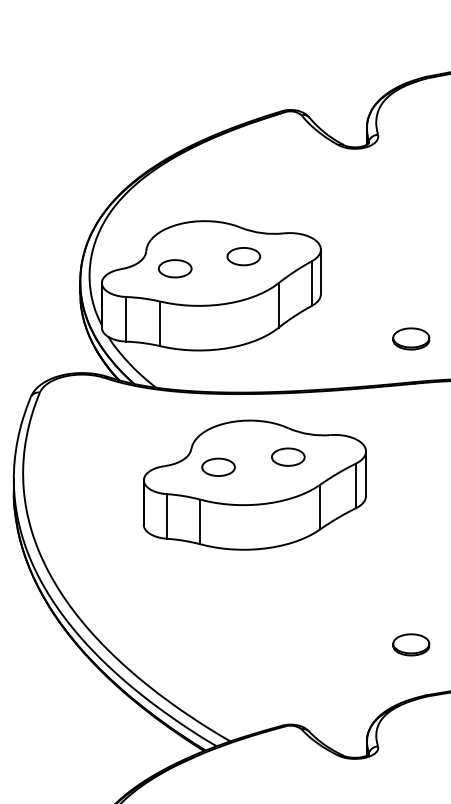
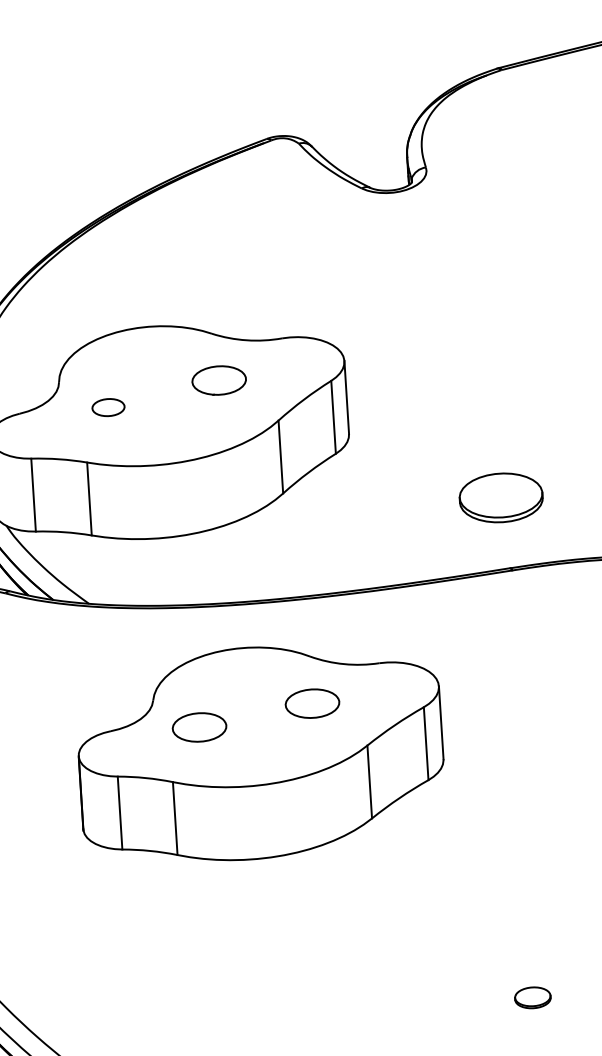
part: (175, 268) -> (108, 406), size x0.6
part: (411, 338) -> (501, 497), size x1.4
part: (411, 644) -> (533, 997), size x0.6

